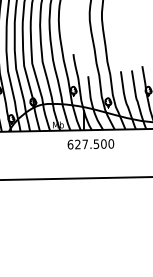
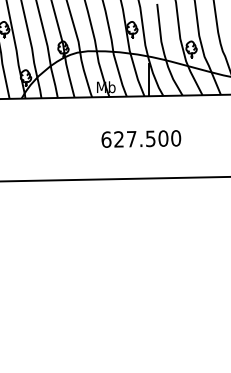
text: (90, 144) -> (140, 139), moved

